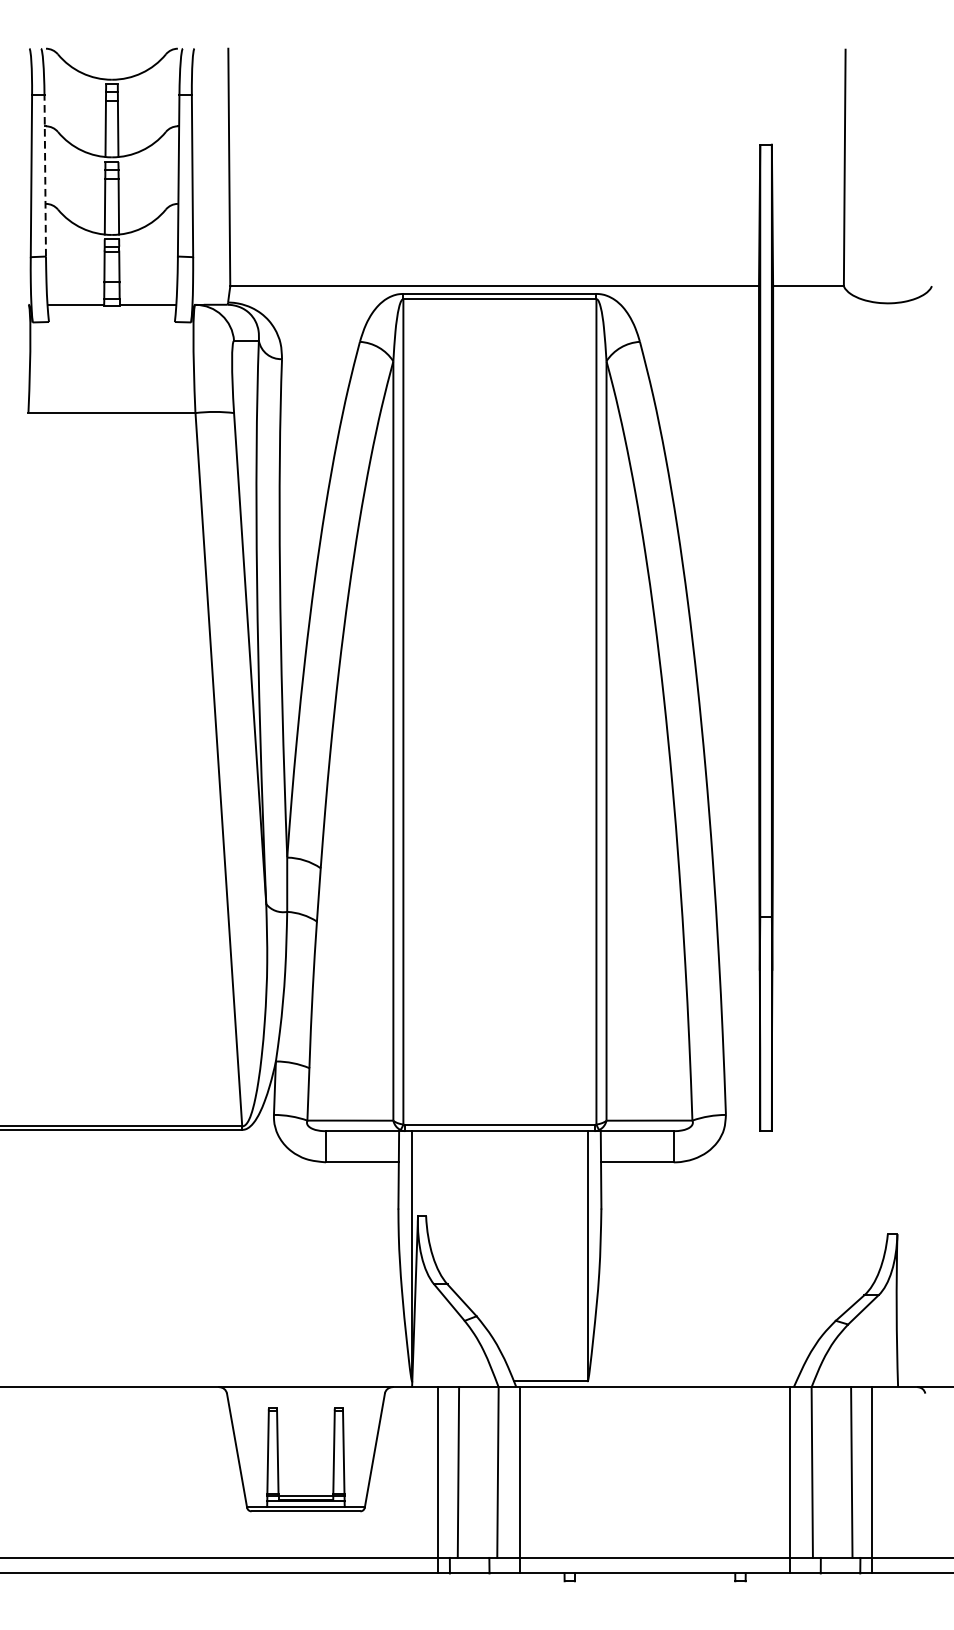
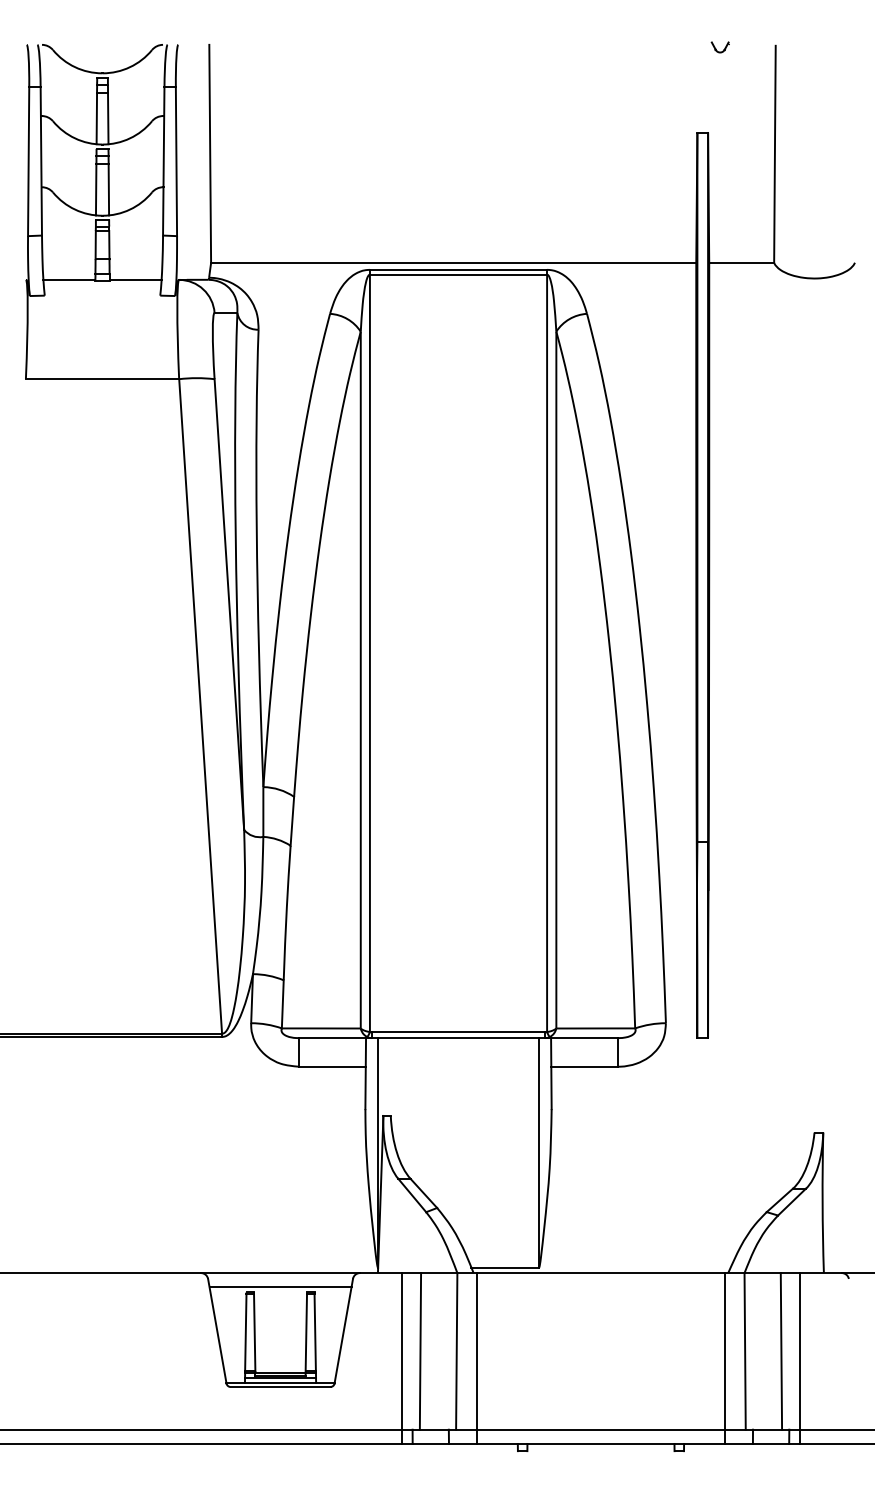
part: (784, 51) -> (719, 47), added
line: (45, 174) -> (41, 160), dashed -> solid
line: (305, 1402) -> (280, 1287), added

